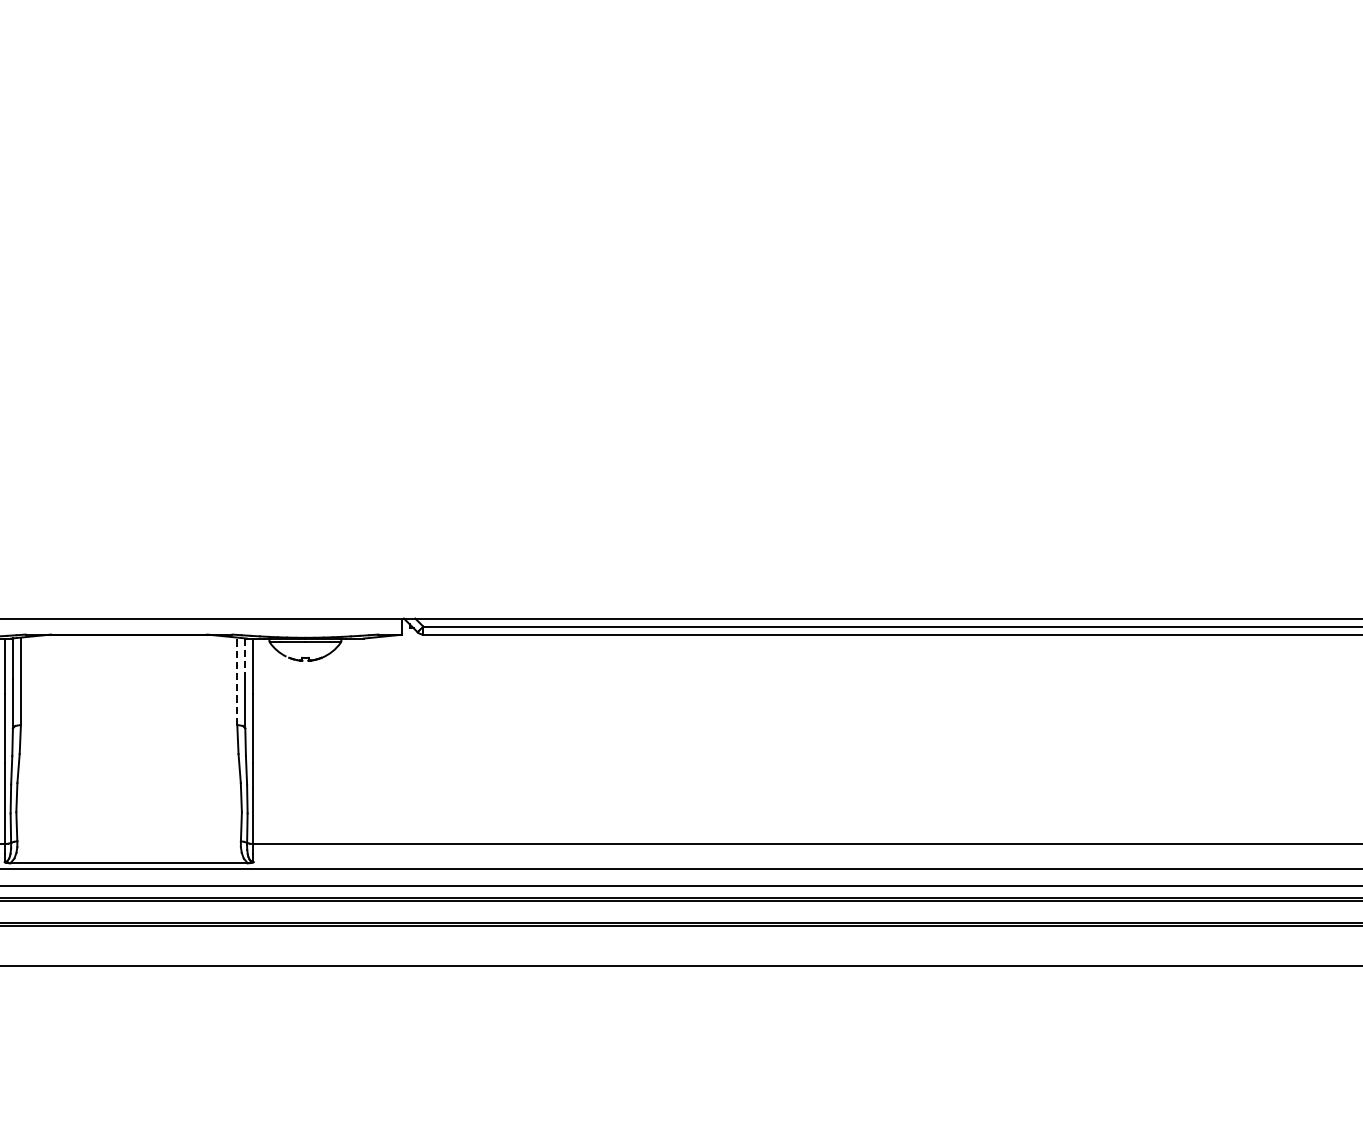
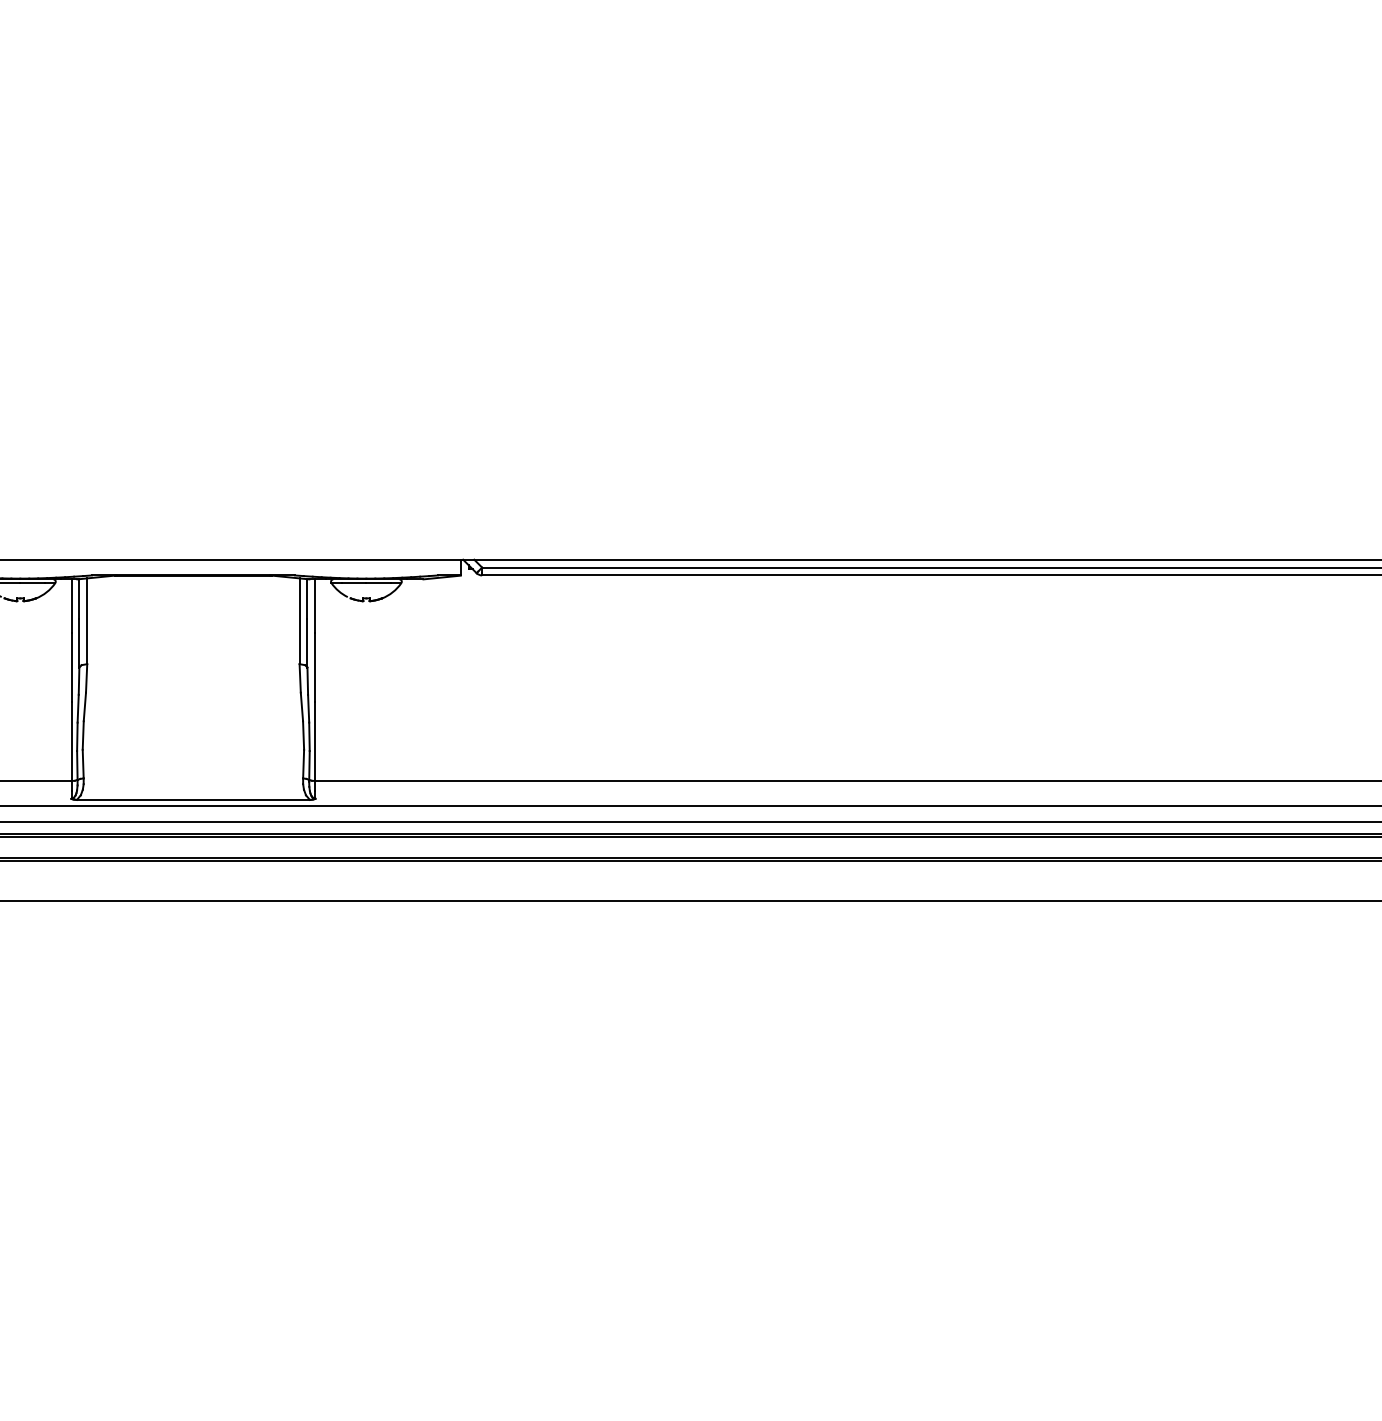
line: (245, 658) -> (307, 598), dashed -> solid
line: (237, 681) -> (299, 621), dashed -> solid

